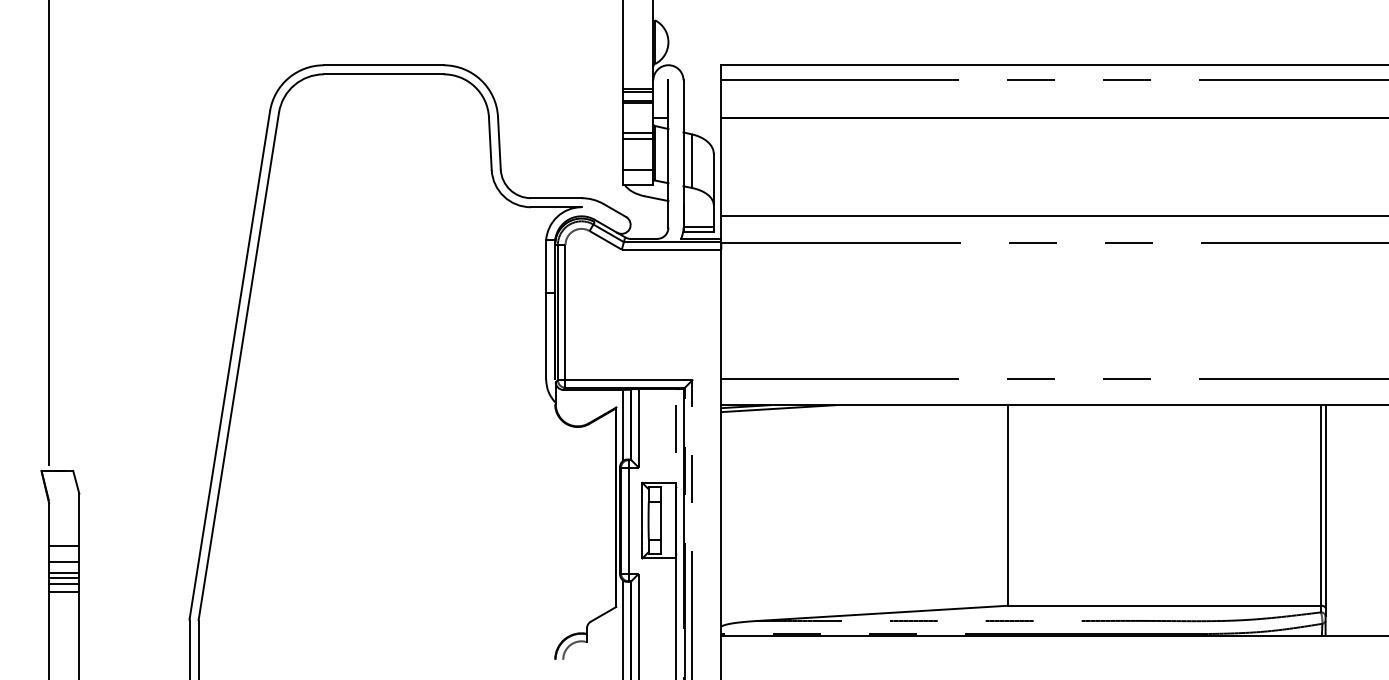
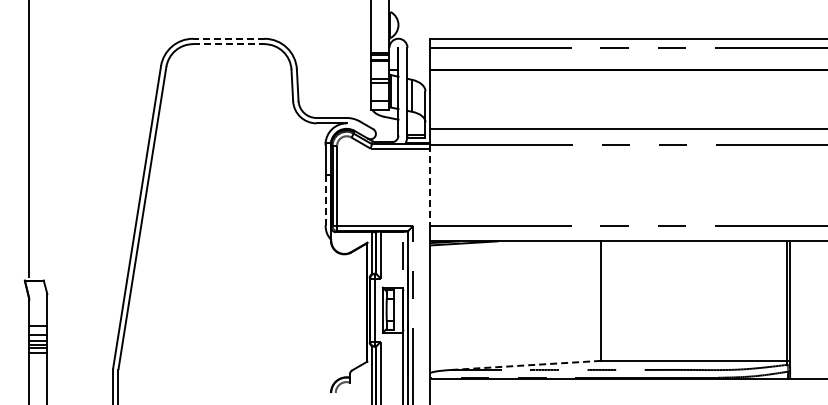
line: (383, 64) -> (228, 38), solid -> dashed
line: (383, 74) -> (228, 44), solid -> dashed
line: (720, 311) -> (429, 185), solid -> dashed
line: (546, 336) -> (325, 200), solid -> dashed
line: (881, 613) -> (525, 365), solid -> dashed

